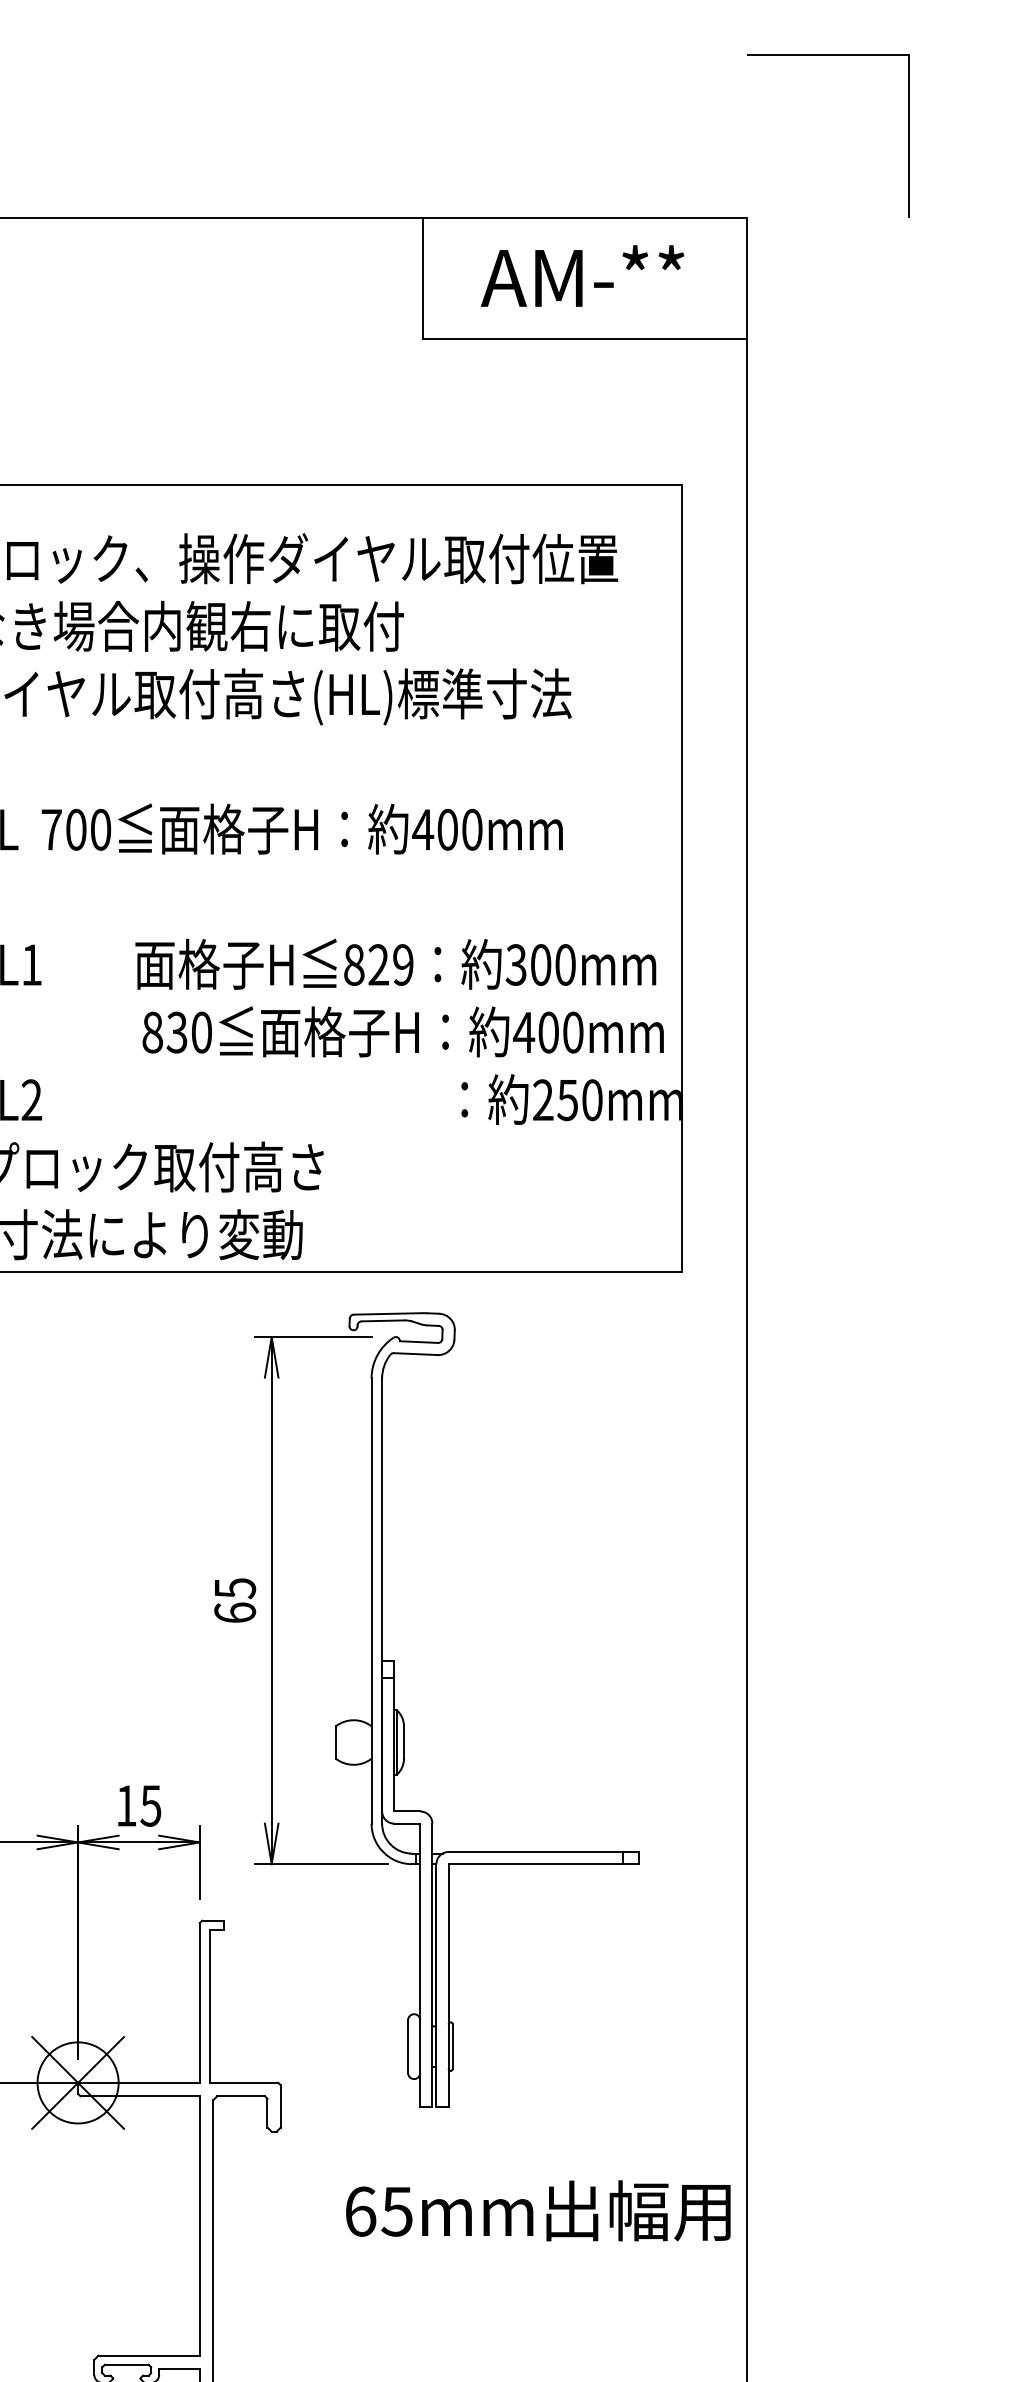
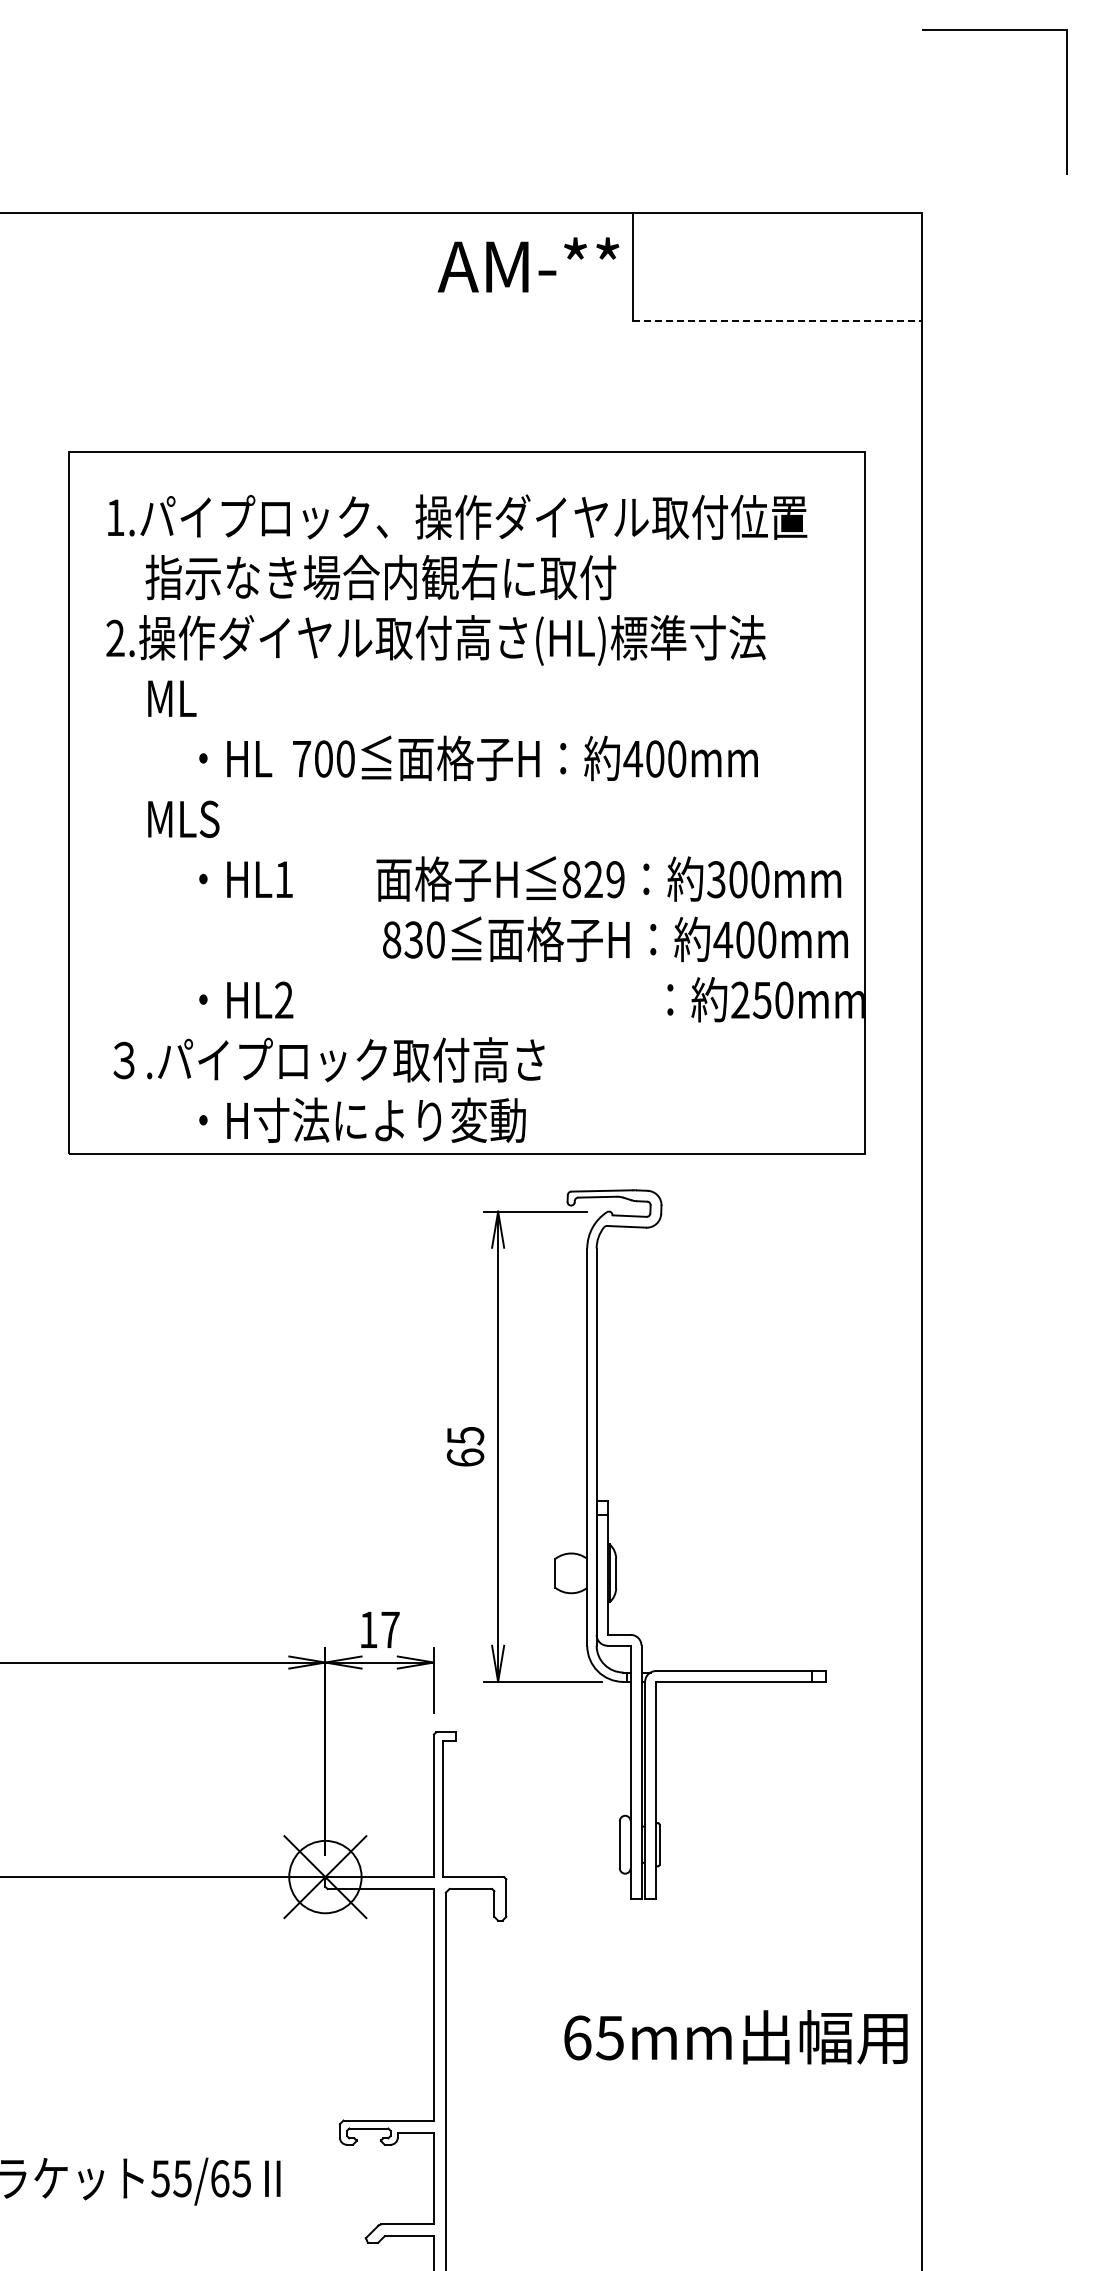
line: (828, 55) -> (994, 30), moved
text: (582, 275) -> (528, 264), moved
line: (584, 339) -> (777, 321), solid -> dashed
text: (151, 1805) -> (390, 1629), 15 -> 17
text: (537, 2211) -> (735, 2037), moved

